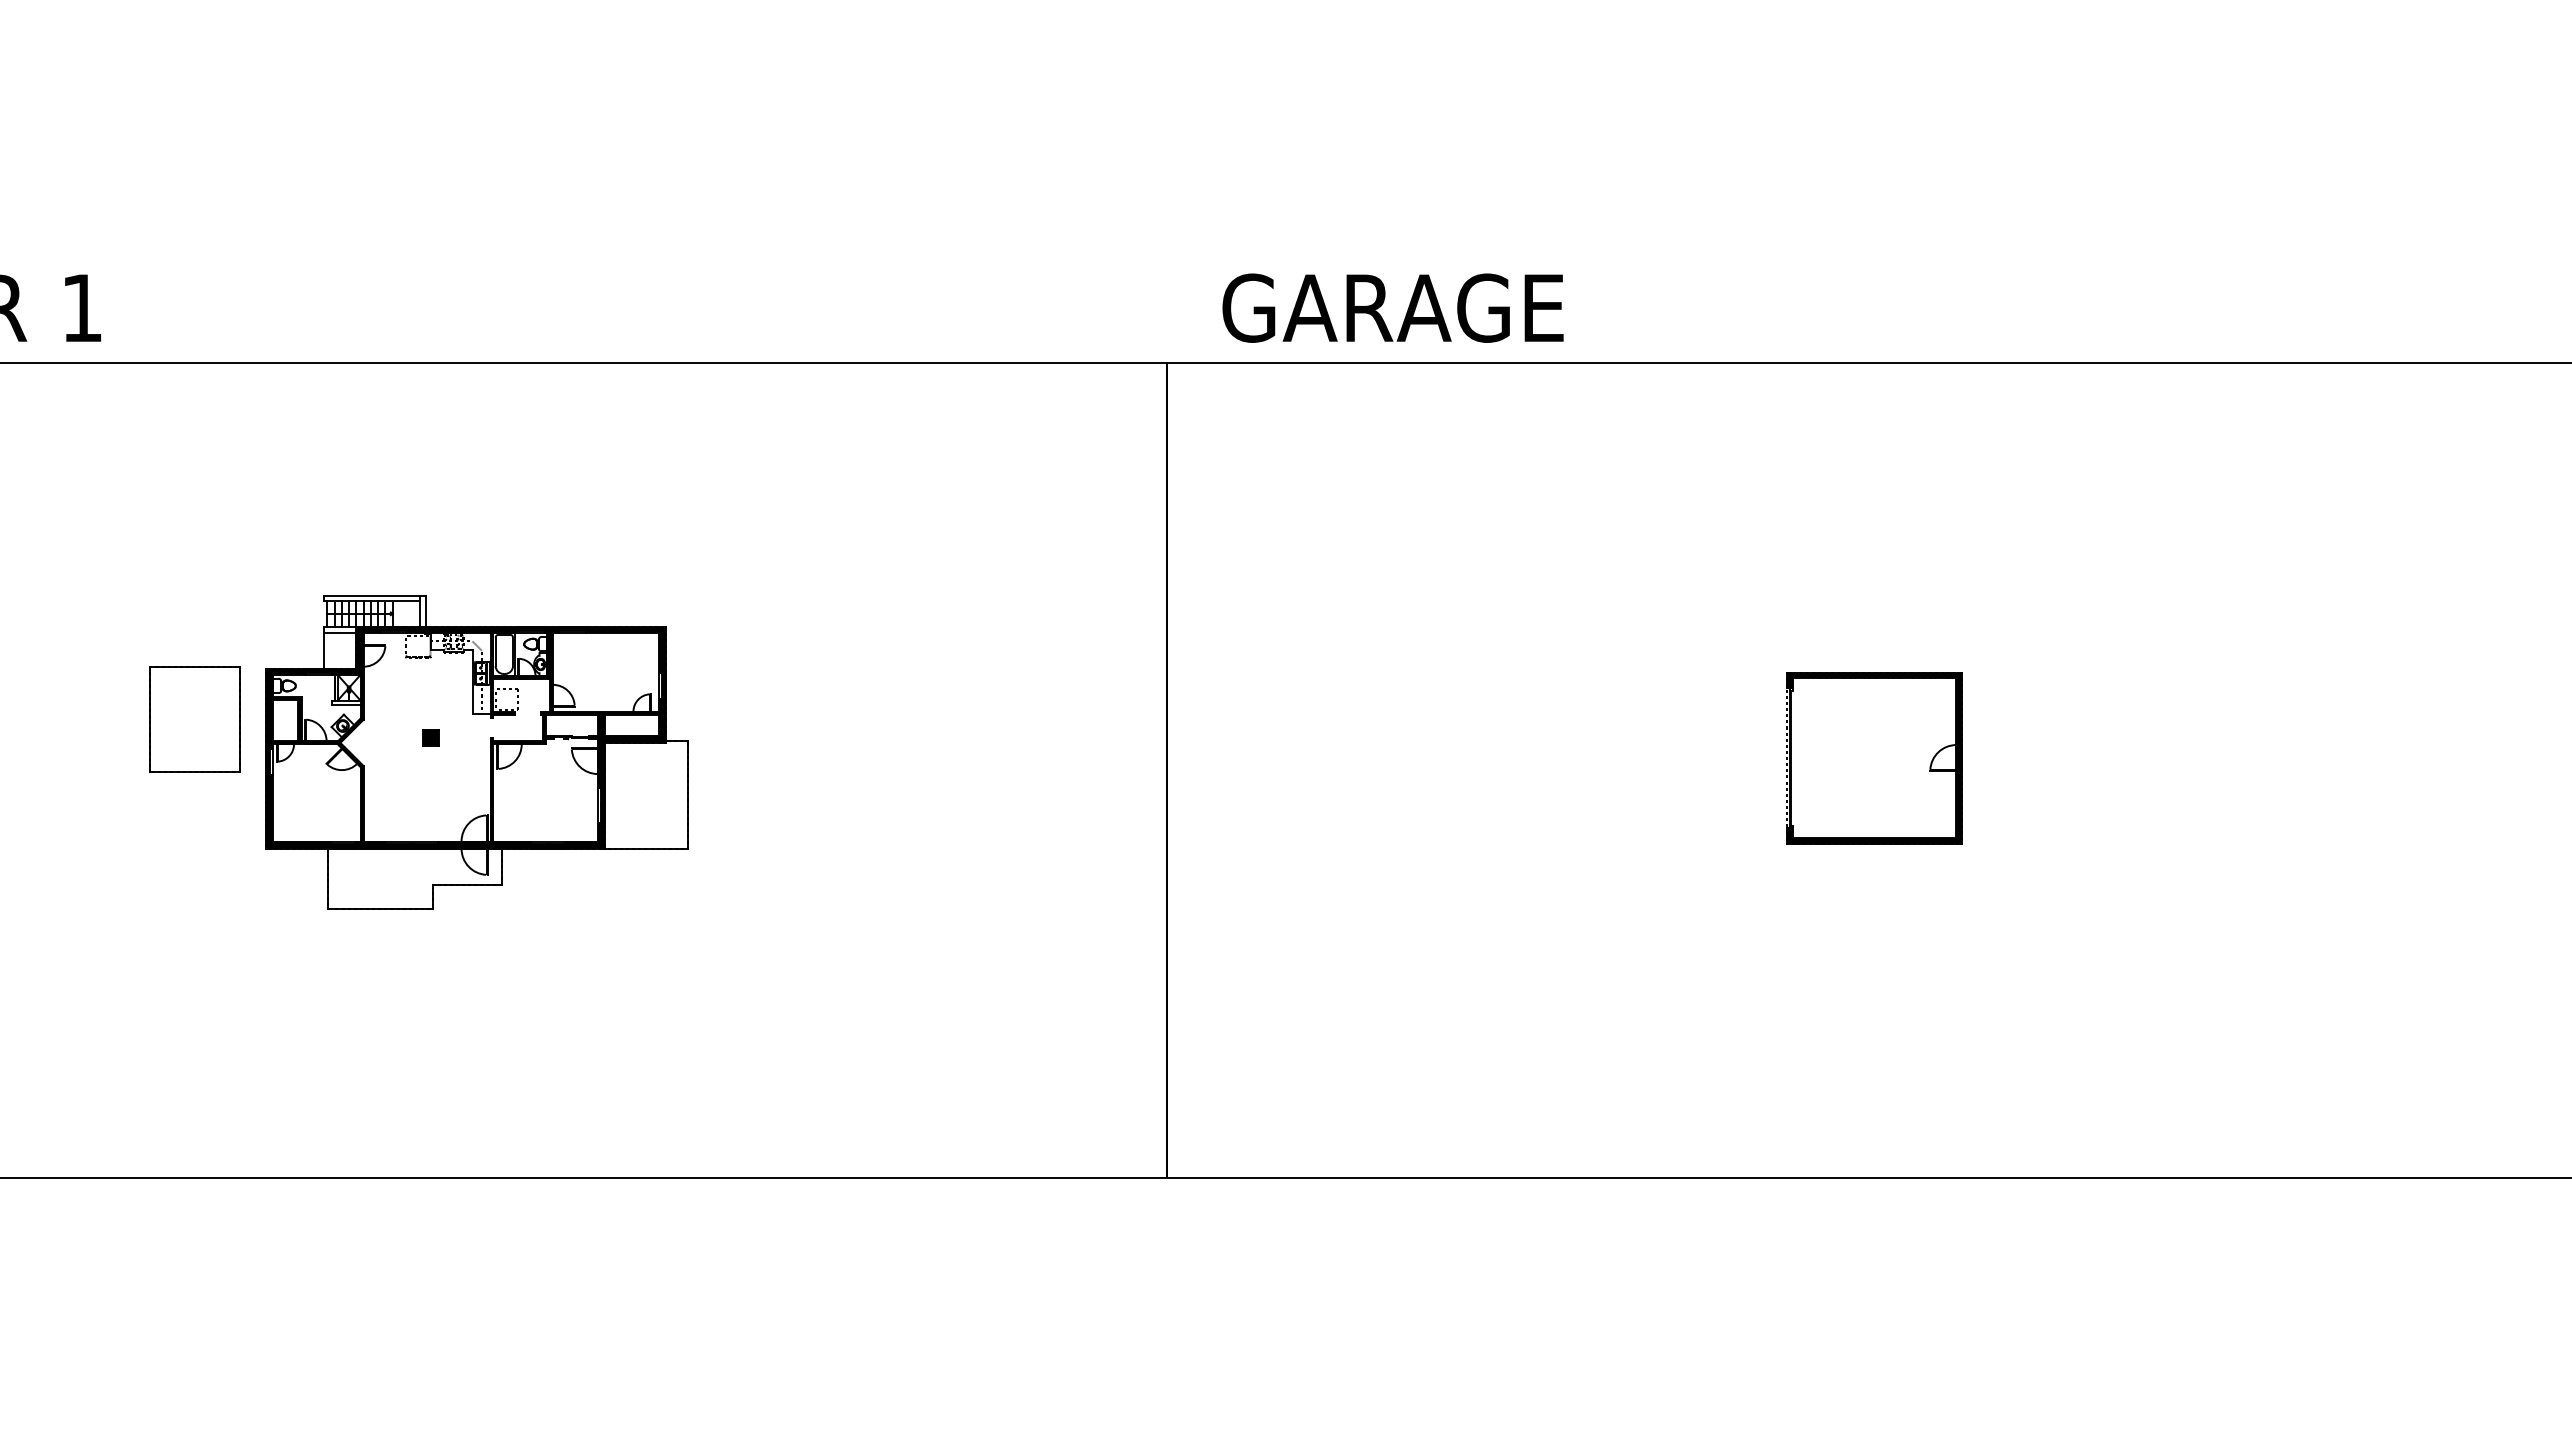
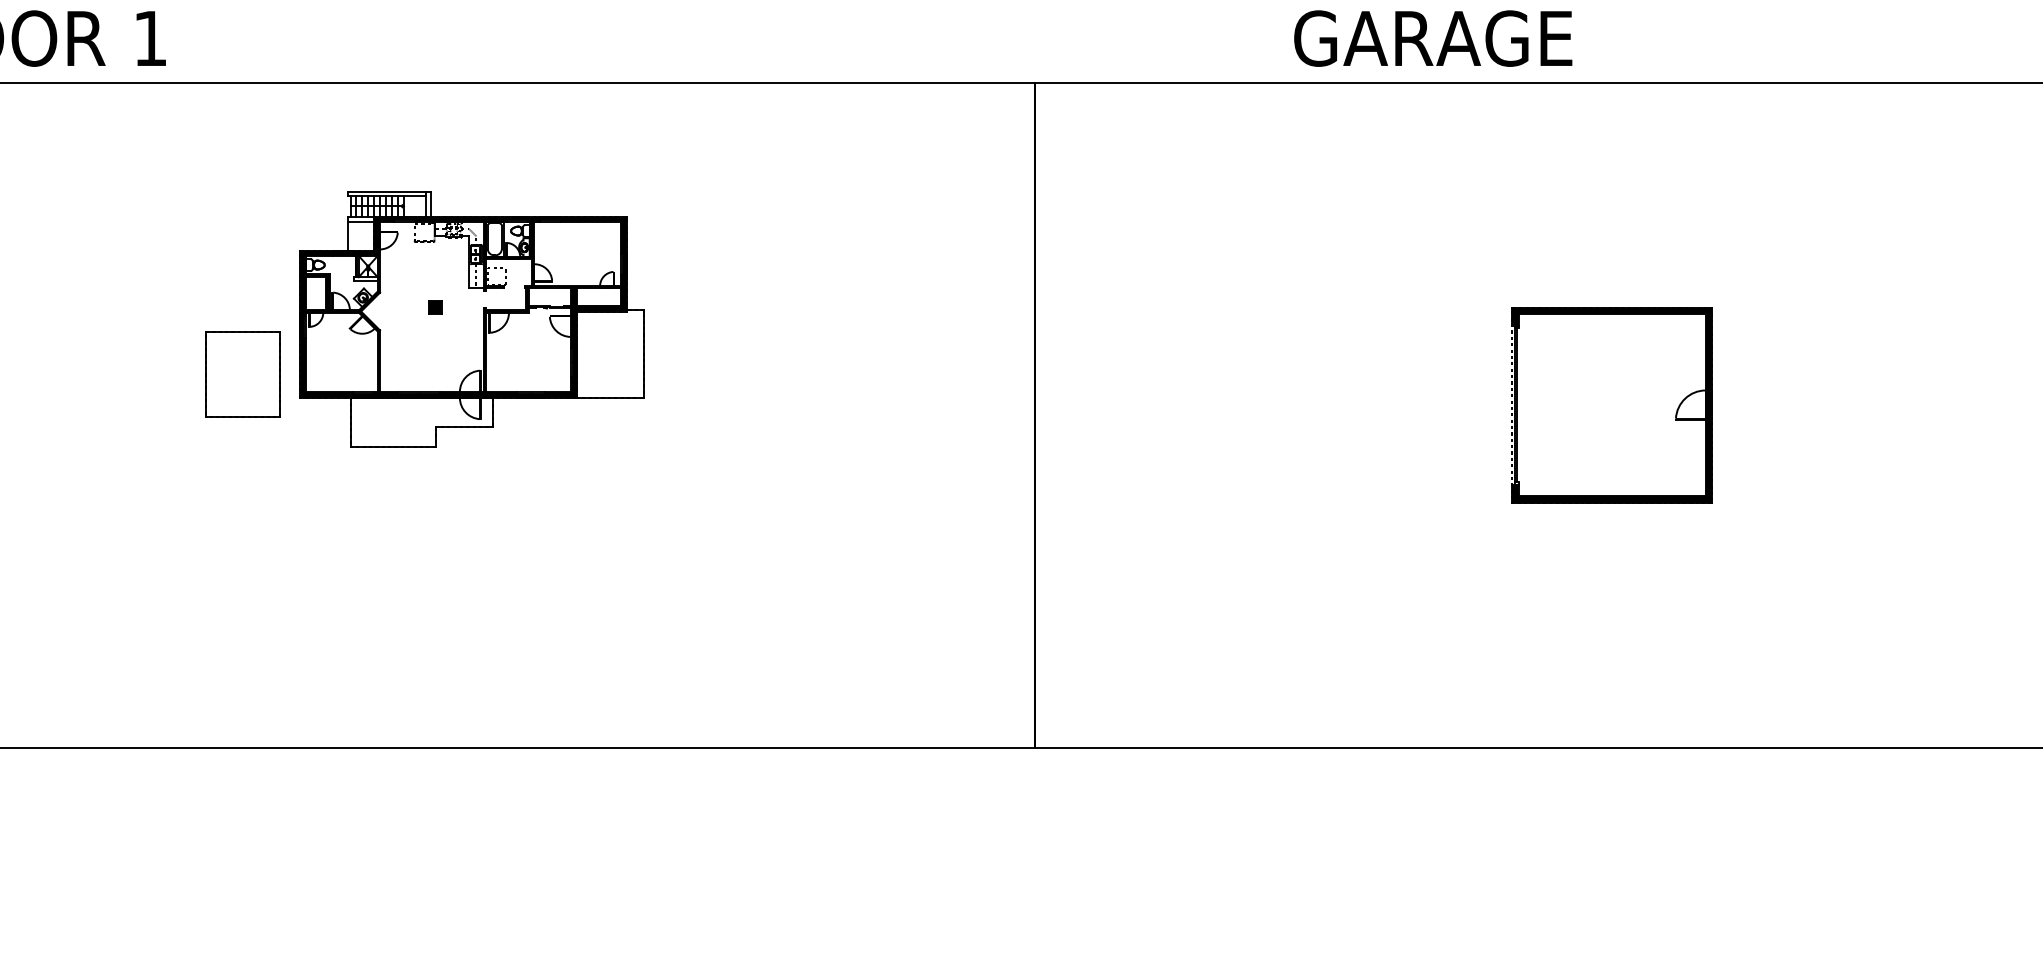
text: (1392, 307) -> (1432, 38), moved
part: (476, 752) -> (472, 319), moved
part: (1874, 758) -> (1612, 405), size x1.4

